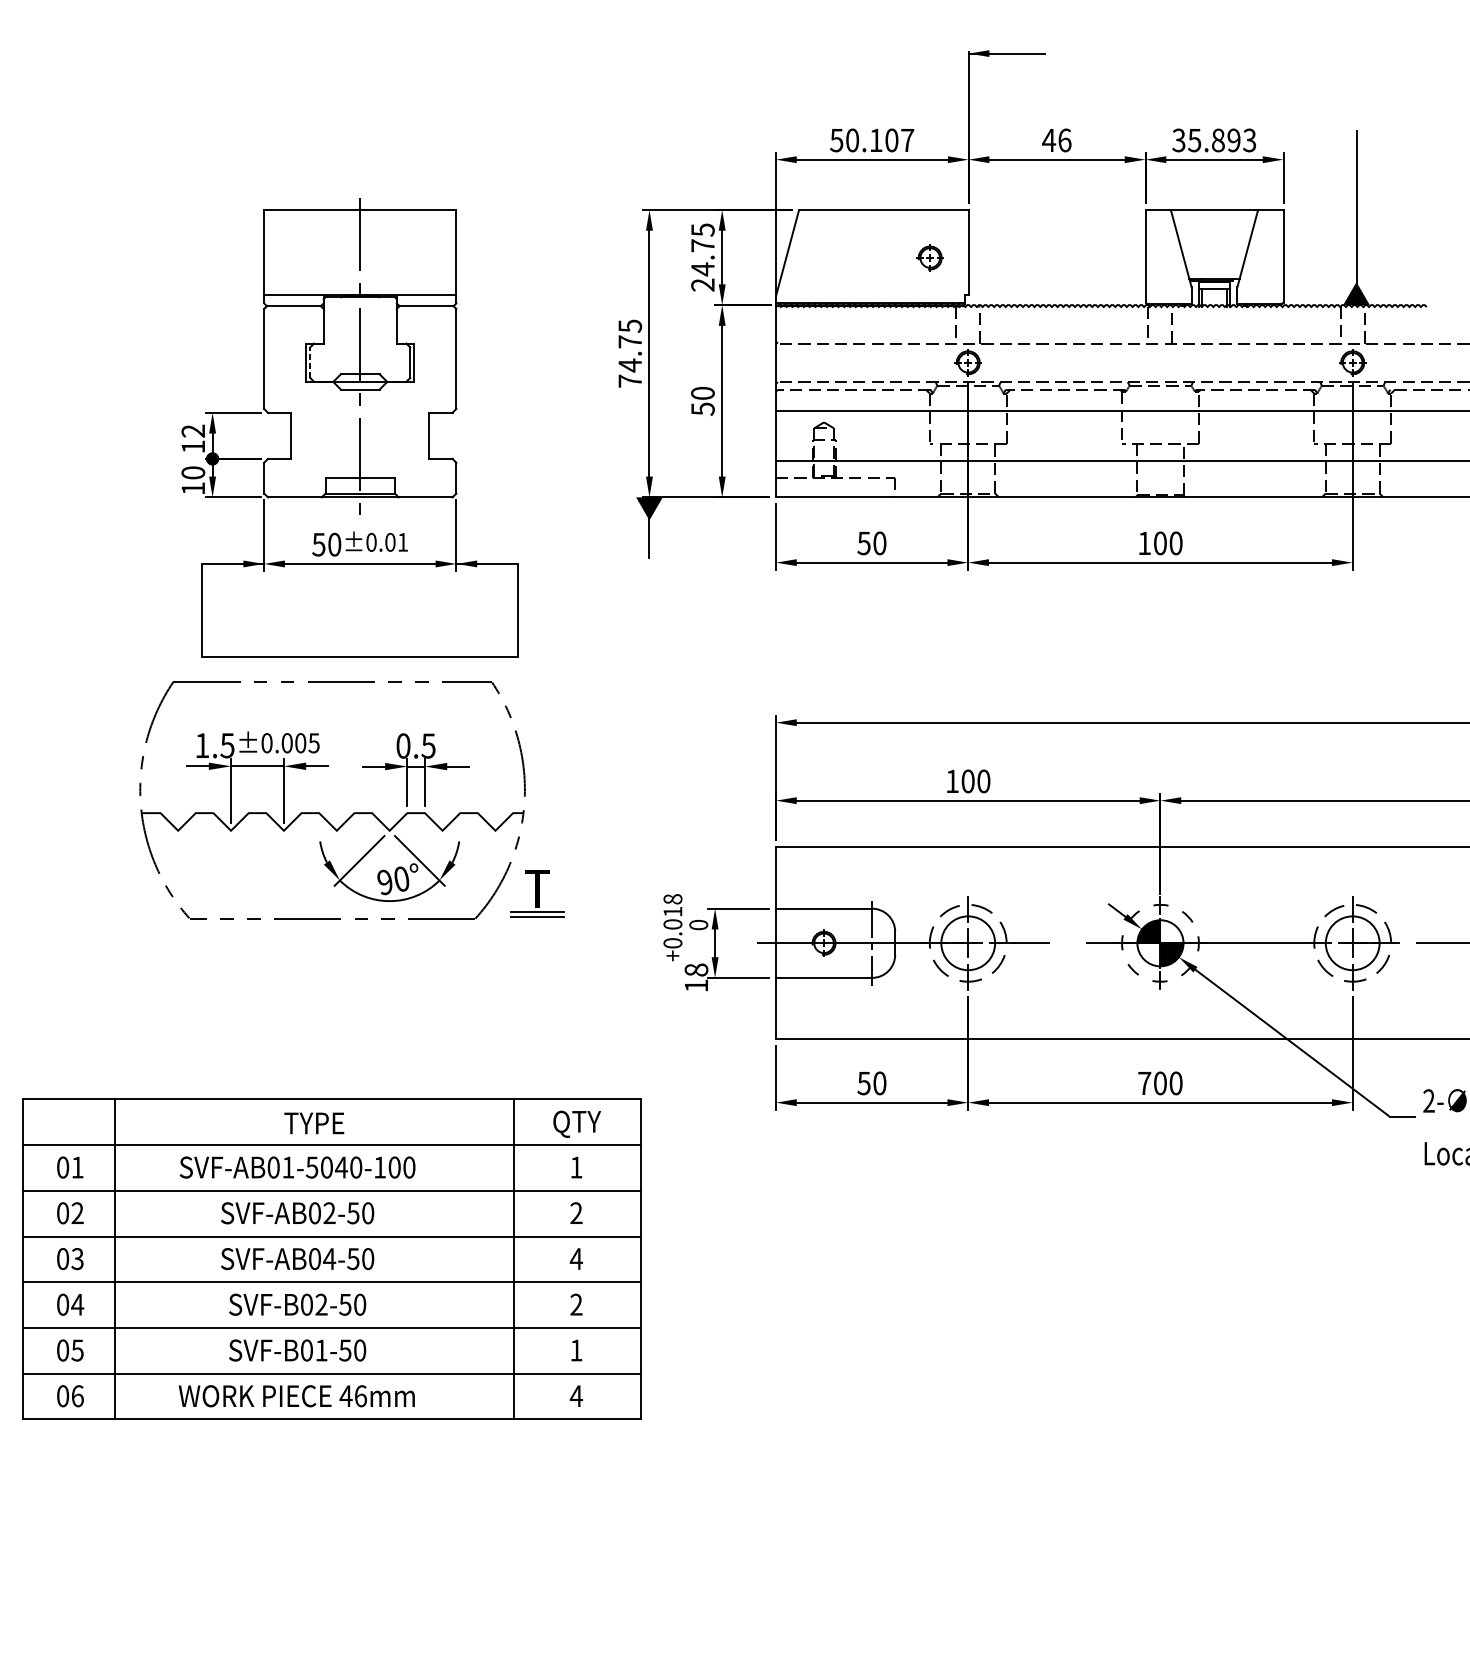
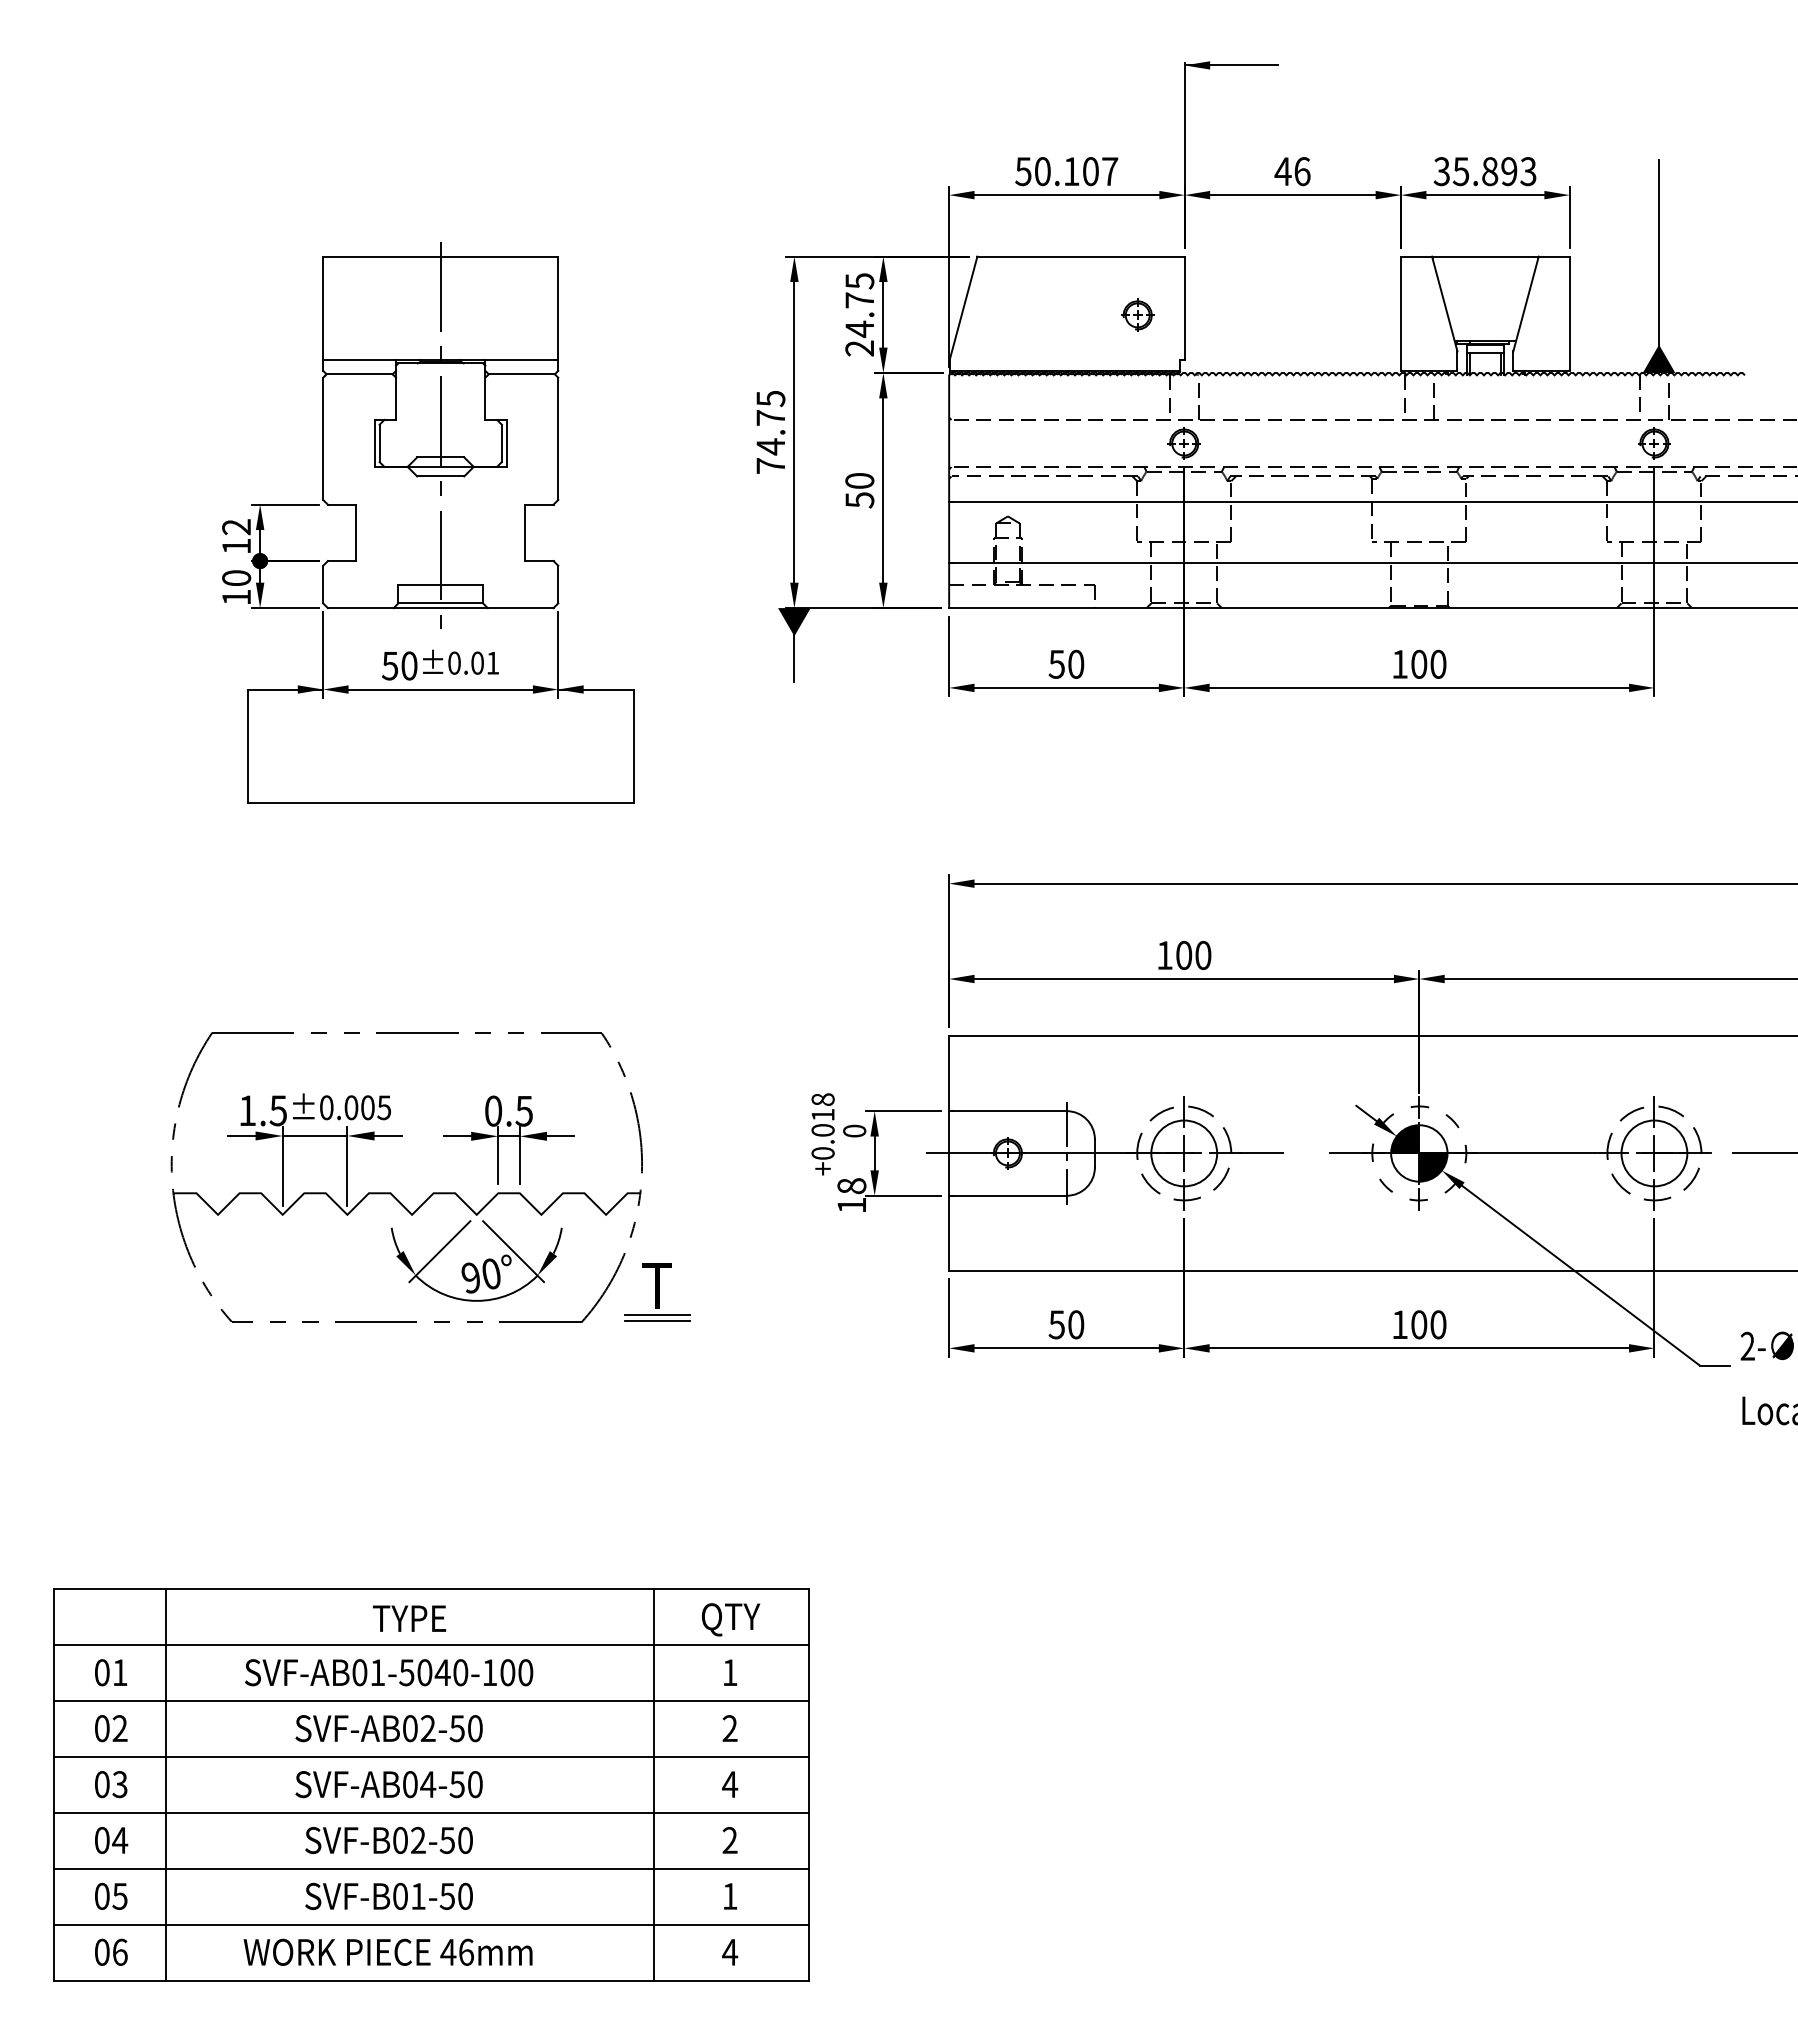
line: (310, 362) -> (379, 443), dashed -> solid
part: (354, 812) -> (433, 1192), moved
text: (1145, 1083) -> (1400, 1324), 700 -> 100
part: (332, 1258) -> (431, 1784), moved

